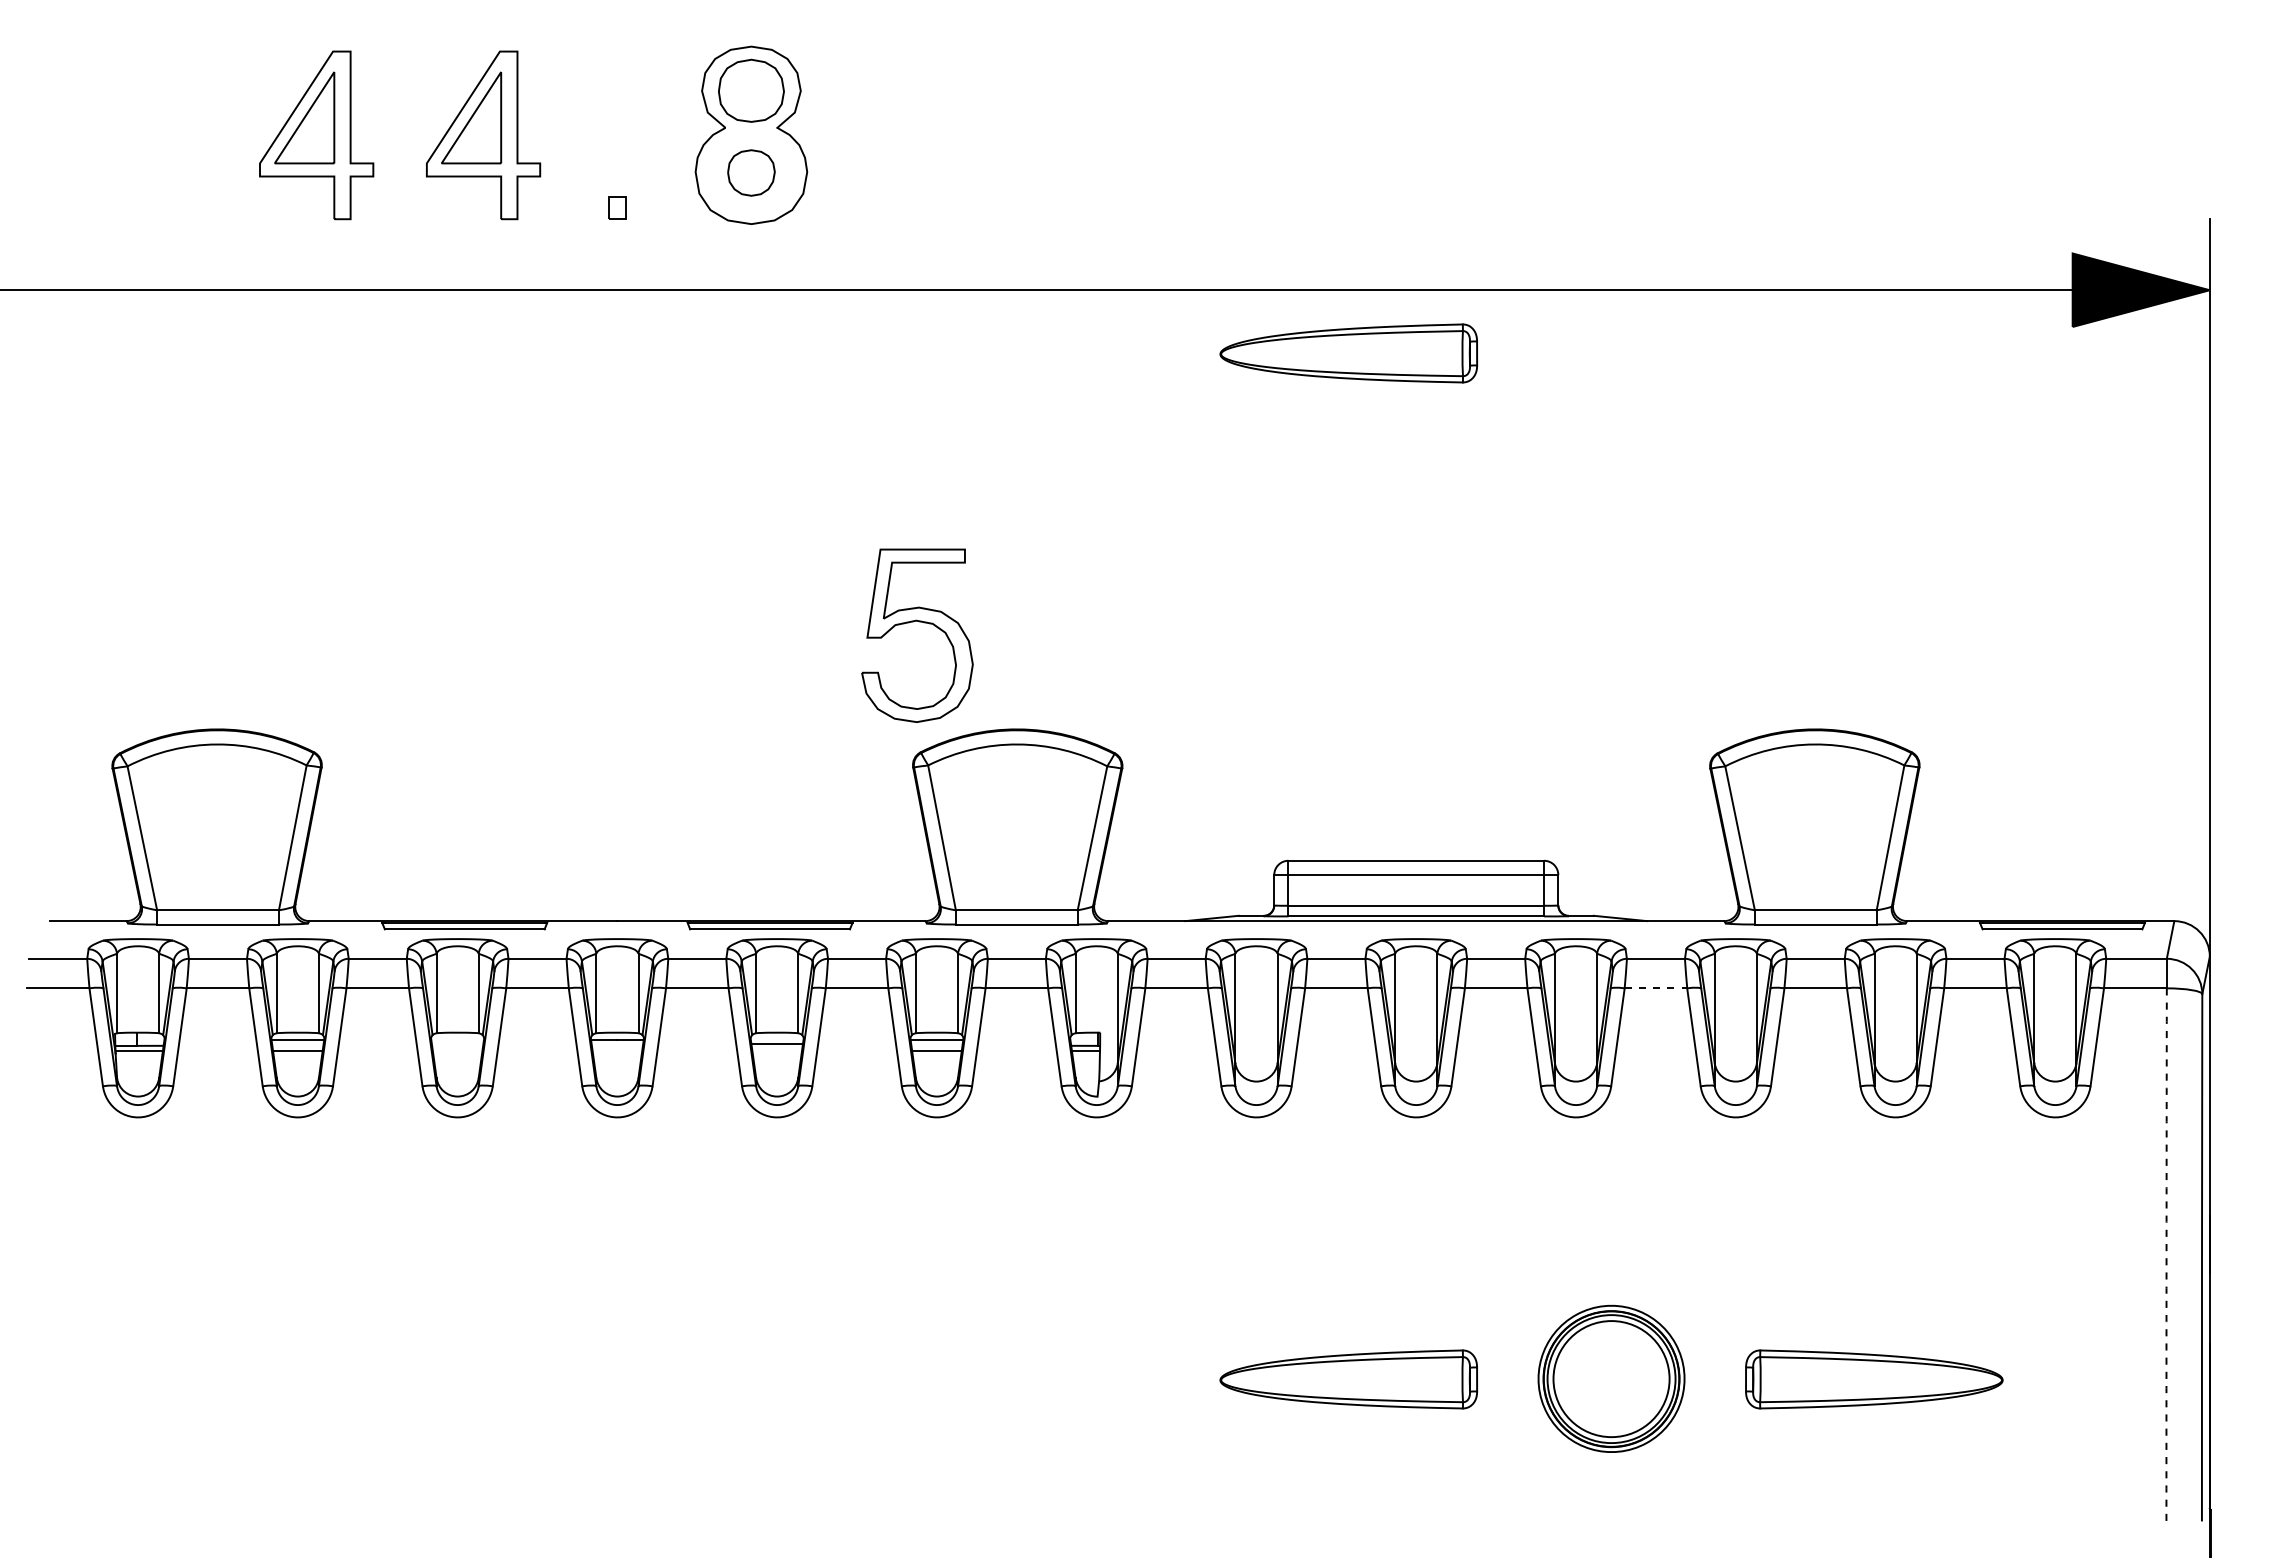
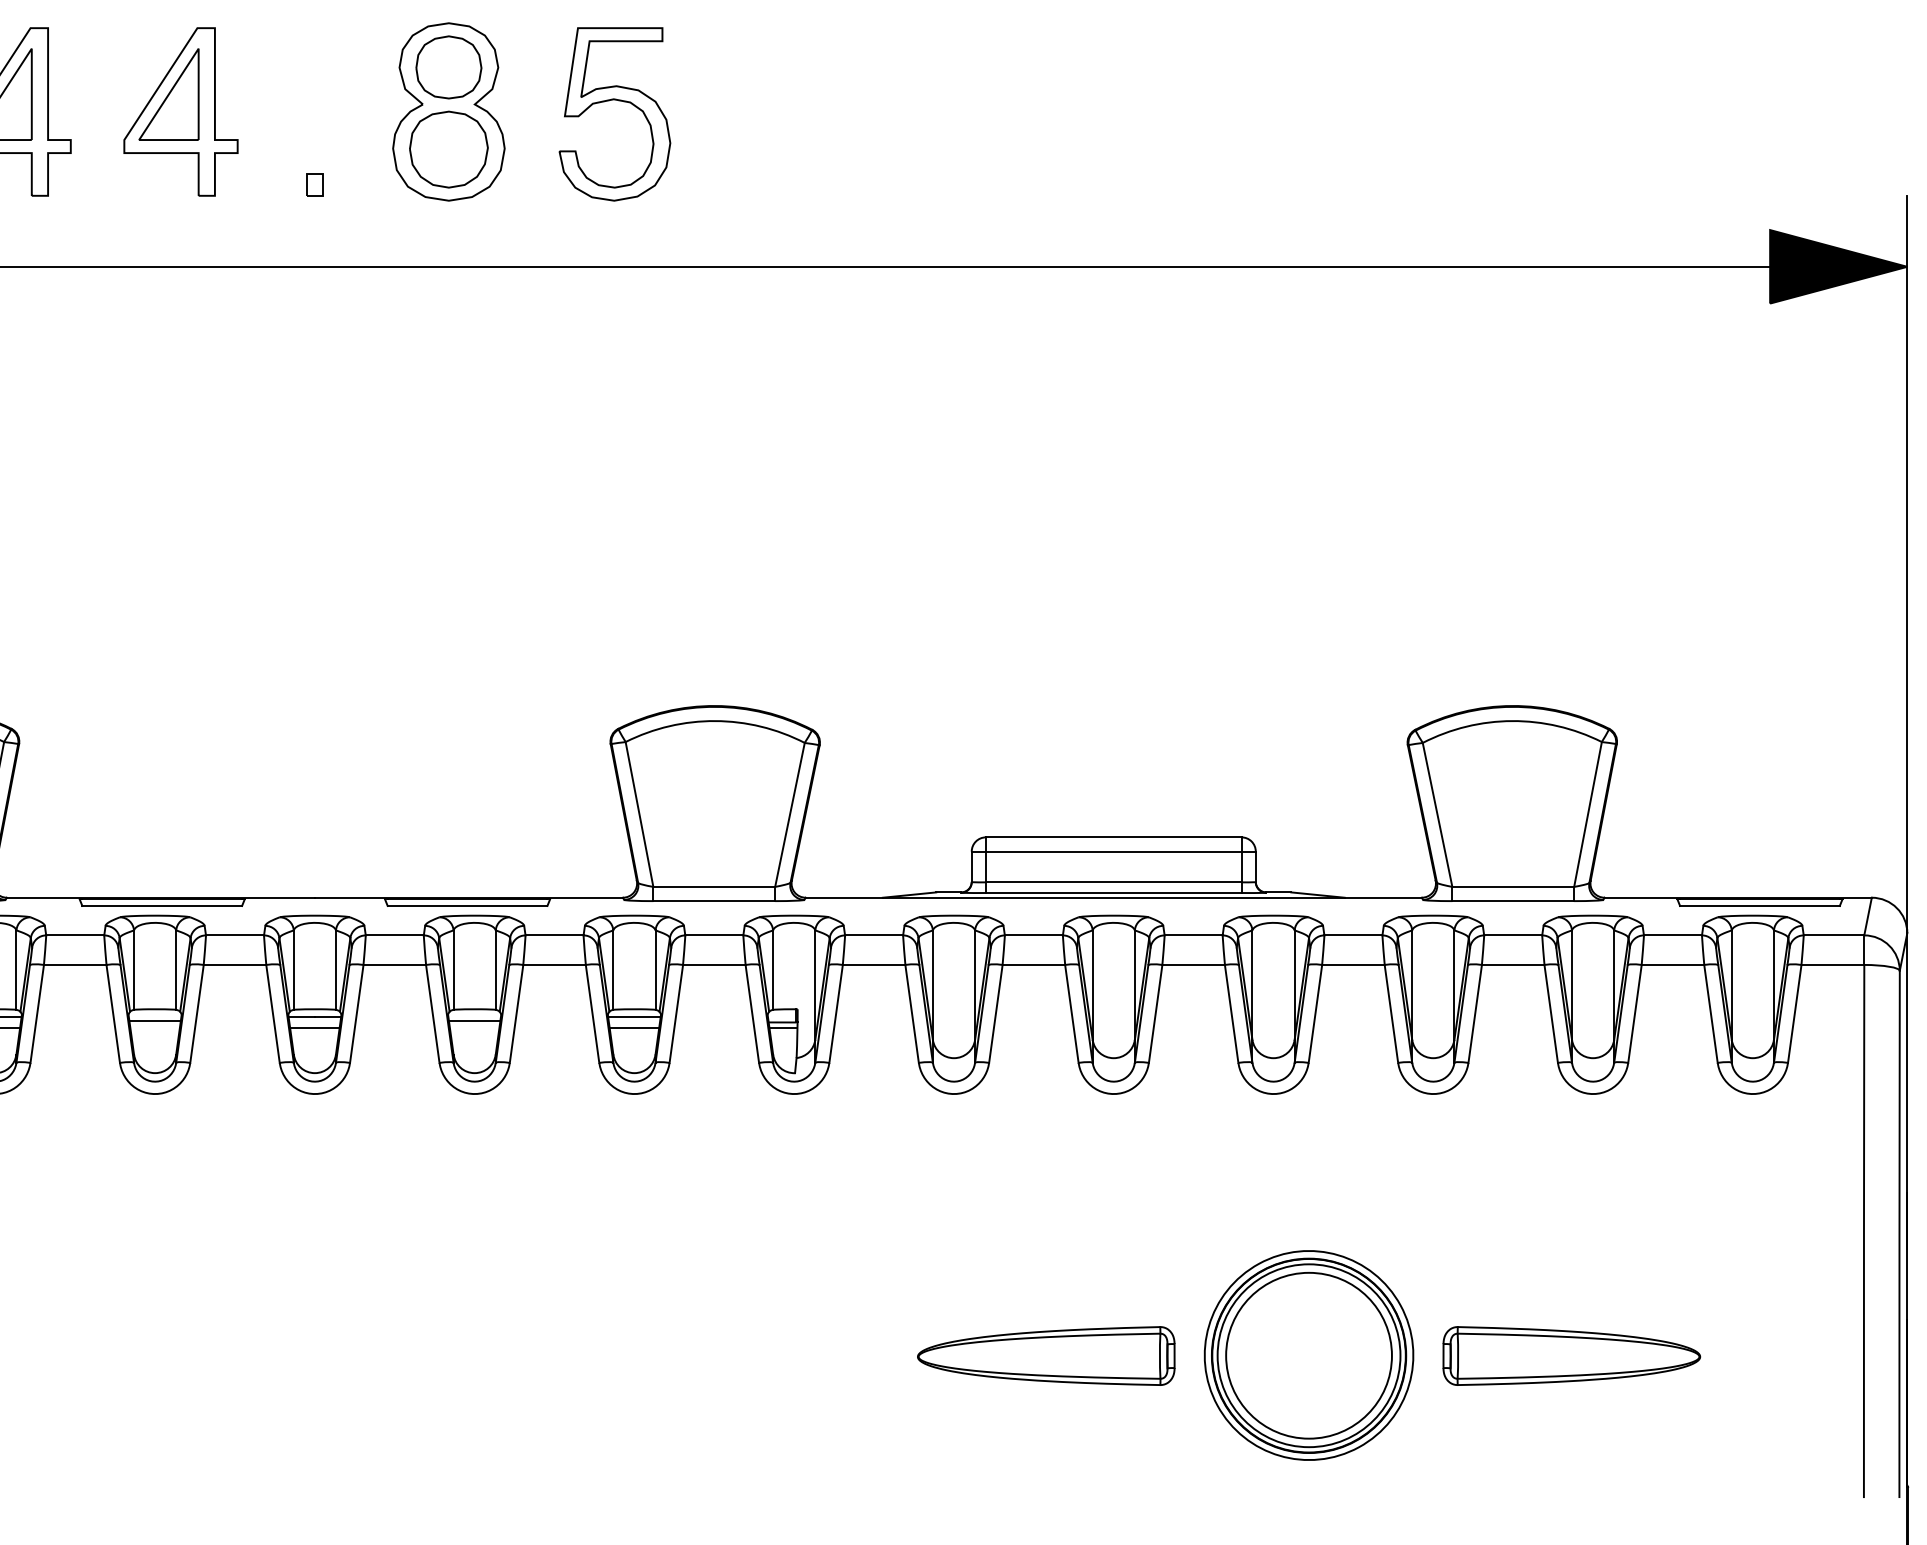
part: (751, 172) -> (448, 149), size x1.67
part: (1348, 353) -> (1045, 330), removed
part: (919, 622) -> (616, 101), moved
line: (1656, 988) -> (1353, 965), dashed -> solid
line: (457, 1043) -> (154, 1020), added
line: (617, 1051) -> (314, 1028), added
arc: (2166, 1254) -> (1863, 1231), dashed -> solid
part: (1611, 1378) -> (1308, 1355), size x1.43

